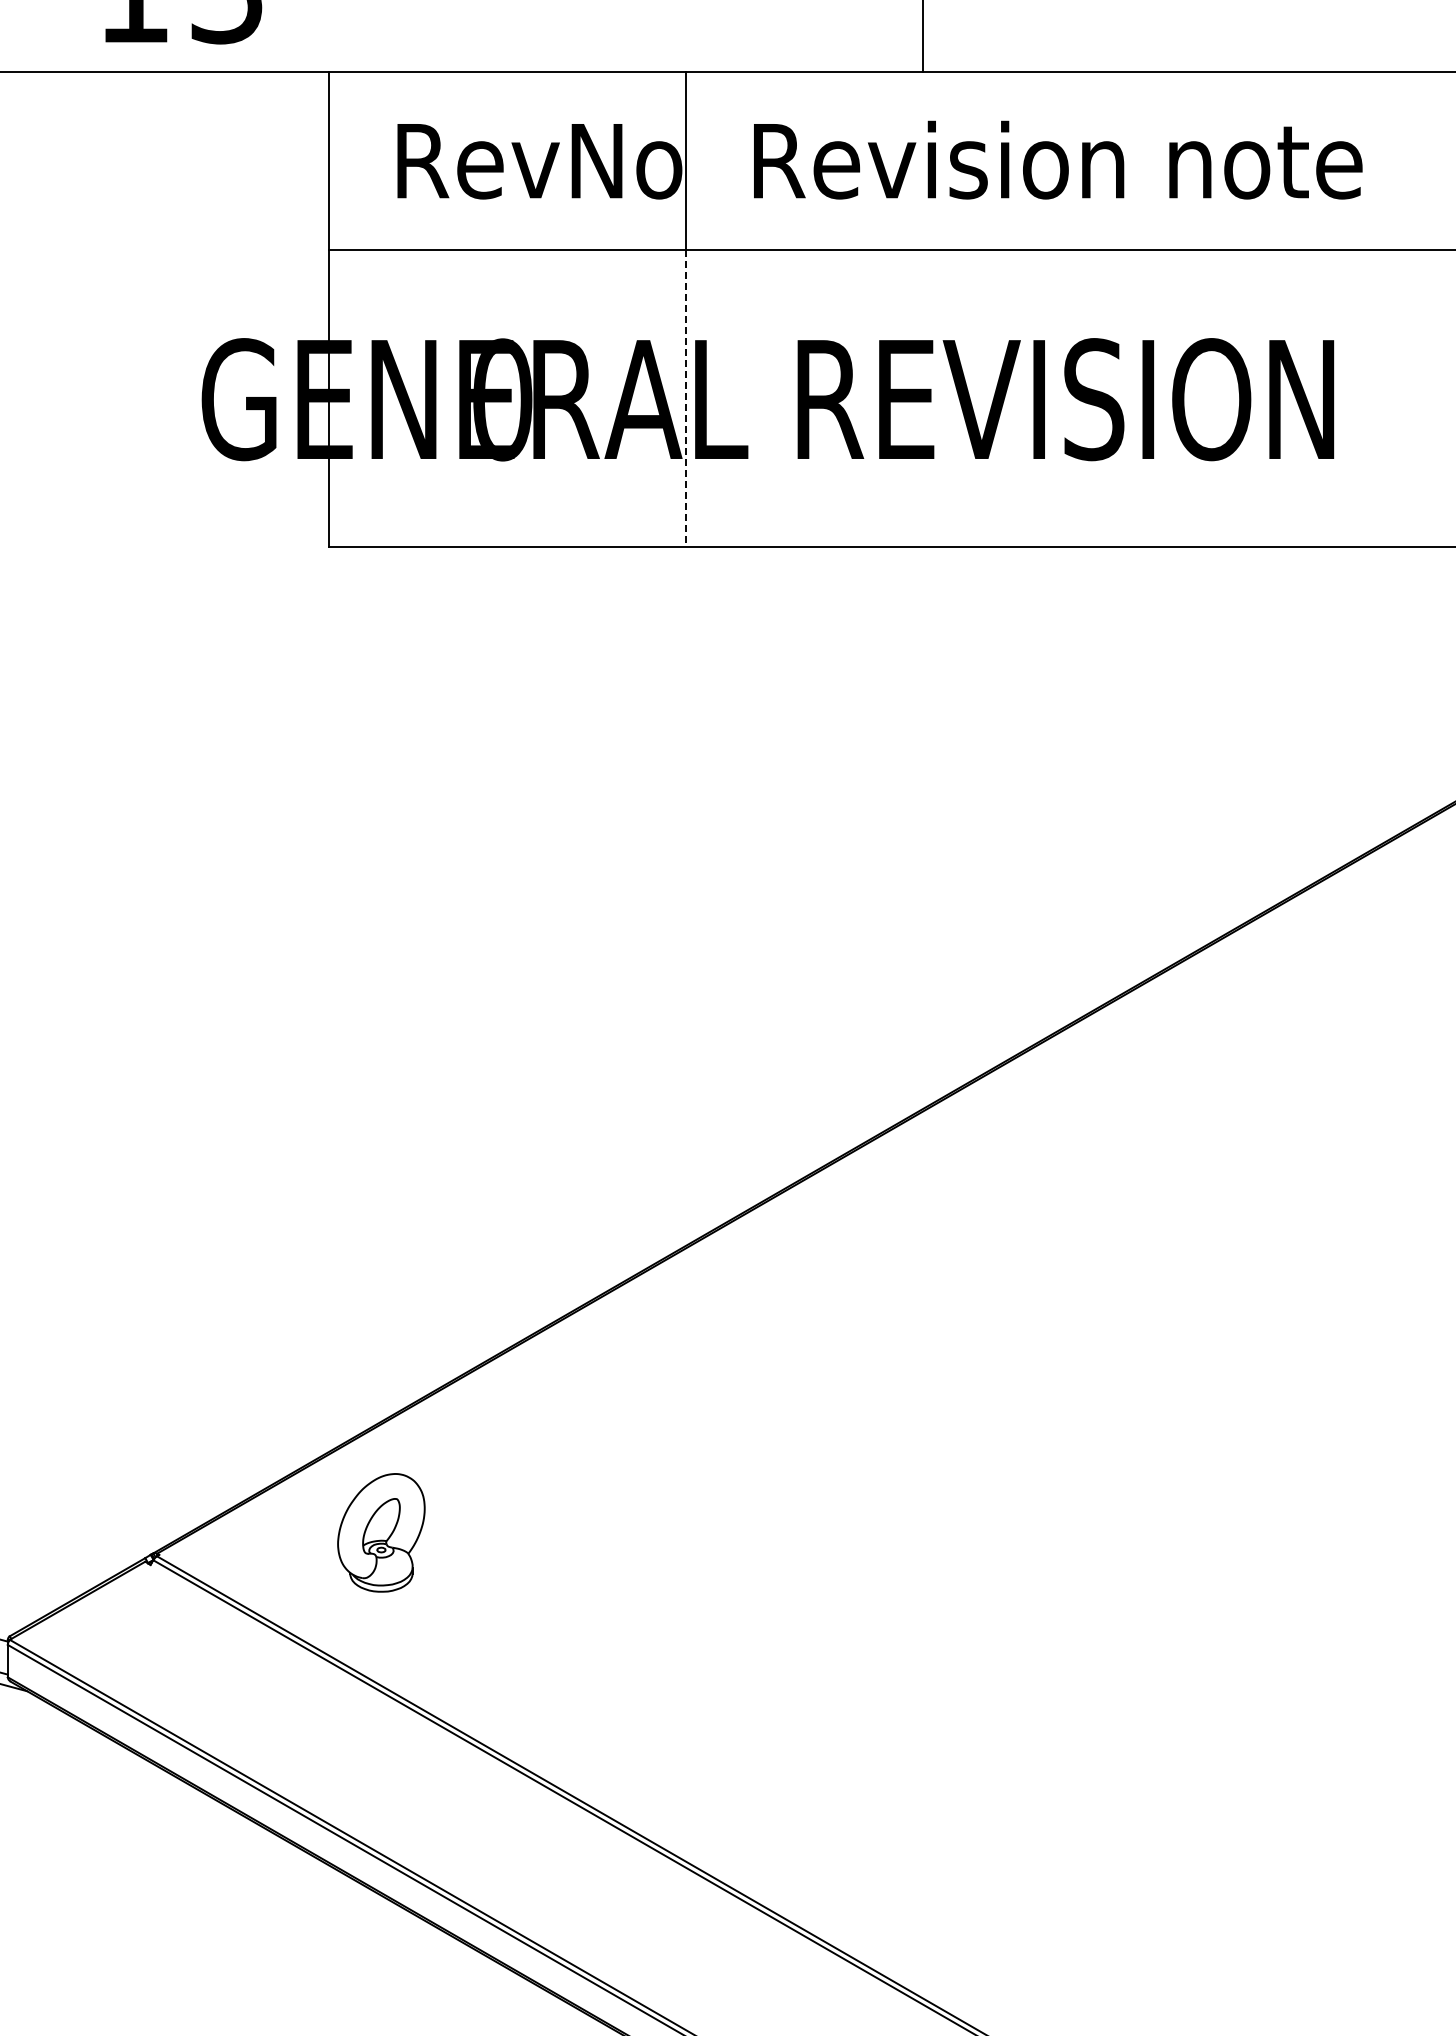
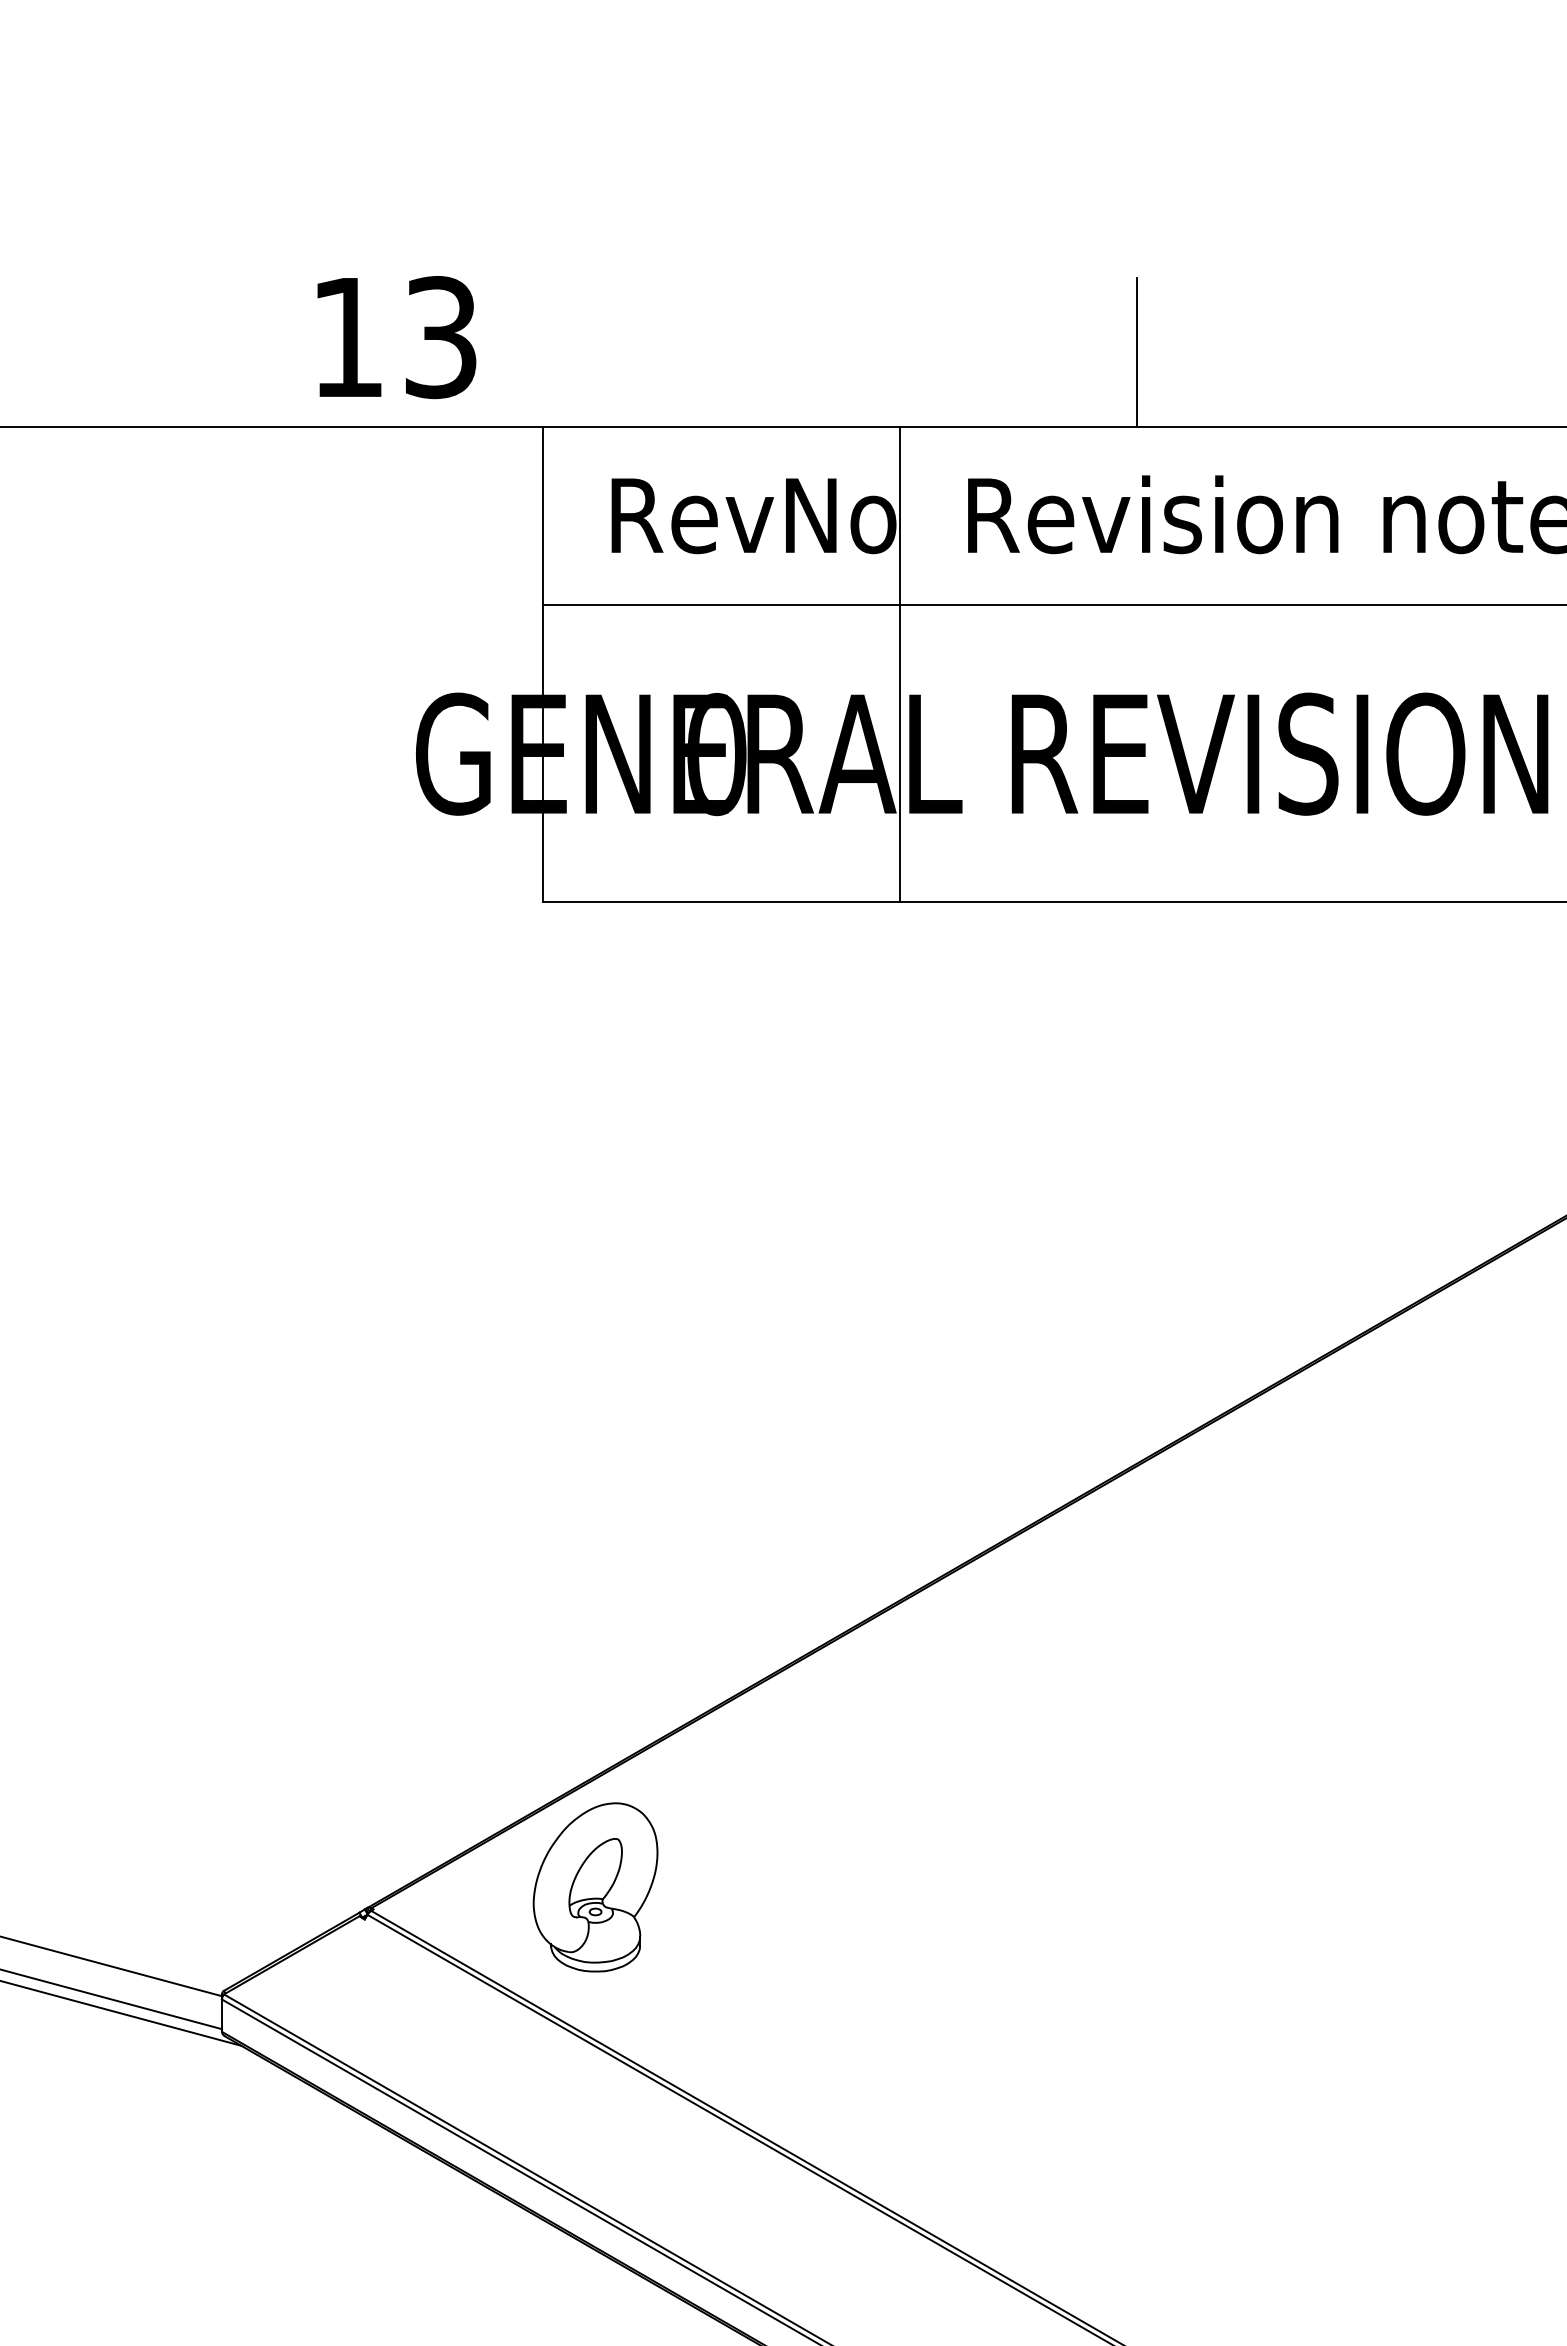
line: (685, 398) -> (899, 753), dashed -> solid
part: (381, 1532) -> (595, 1887), size x1.43

